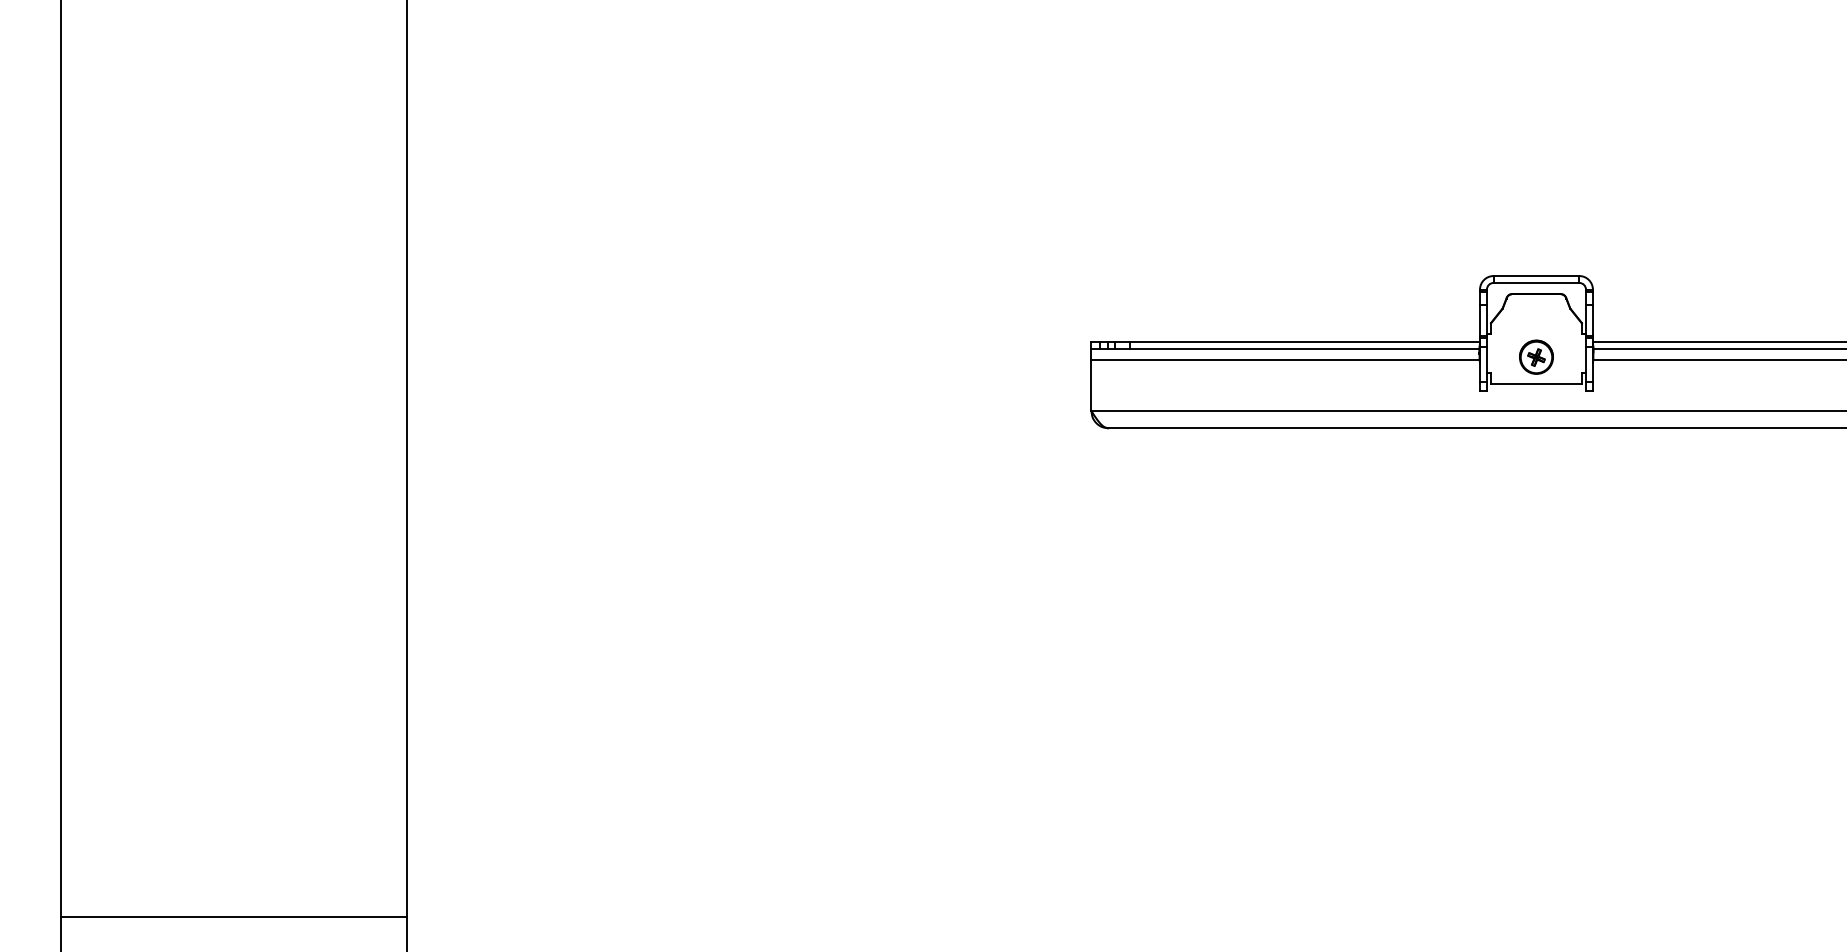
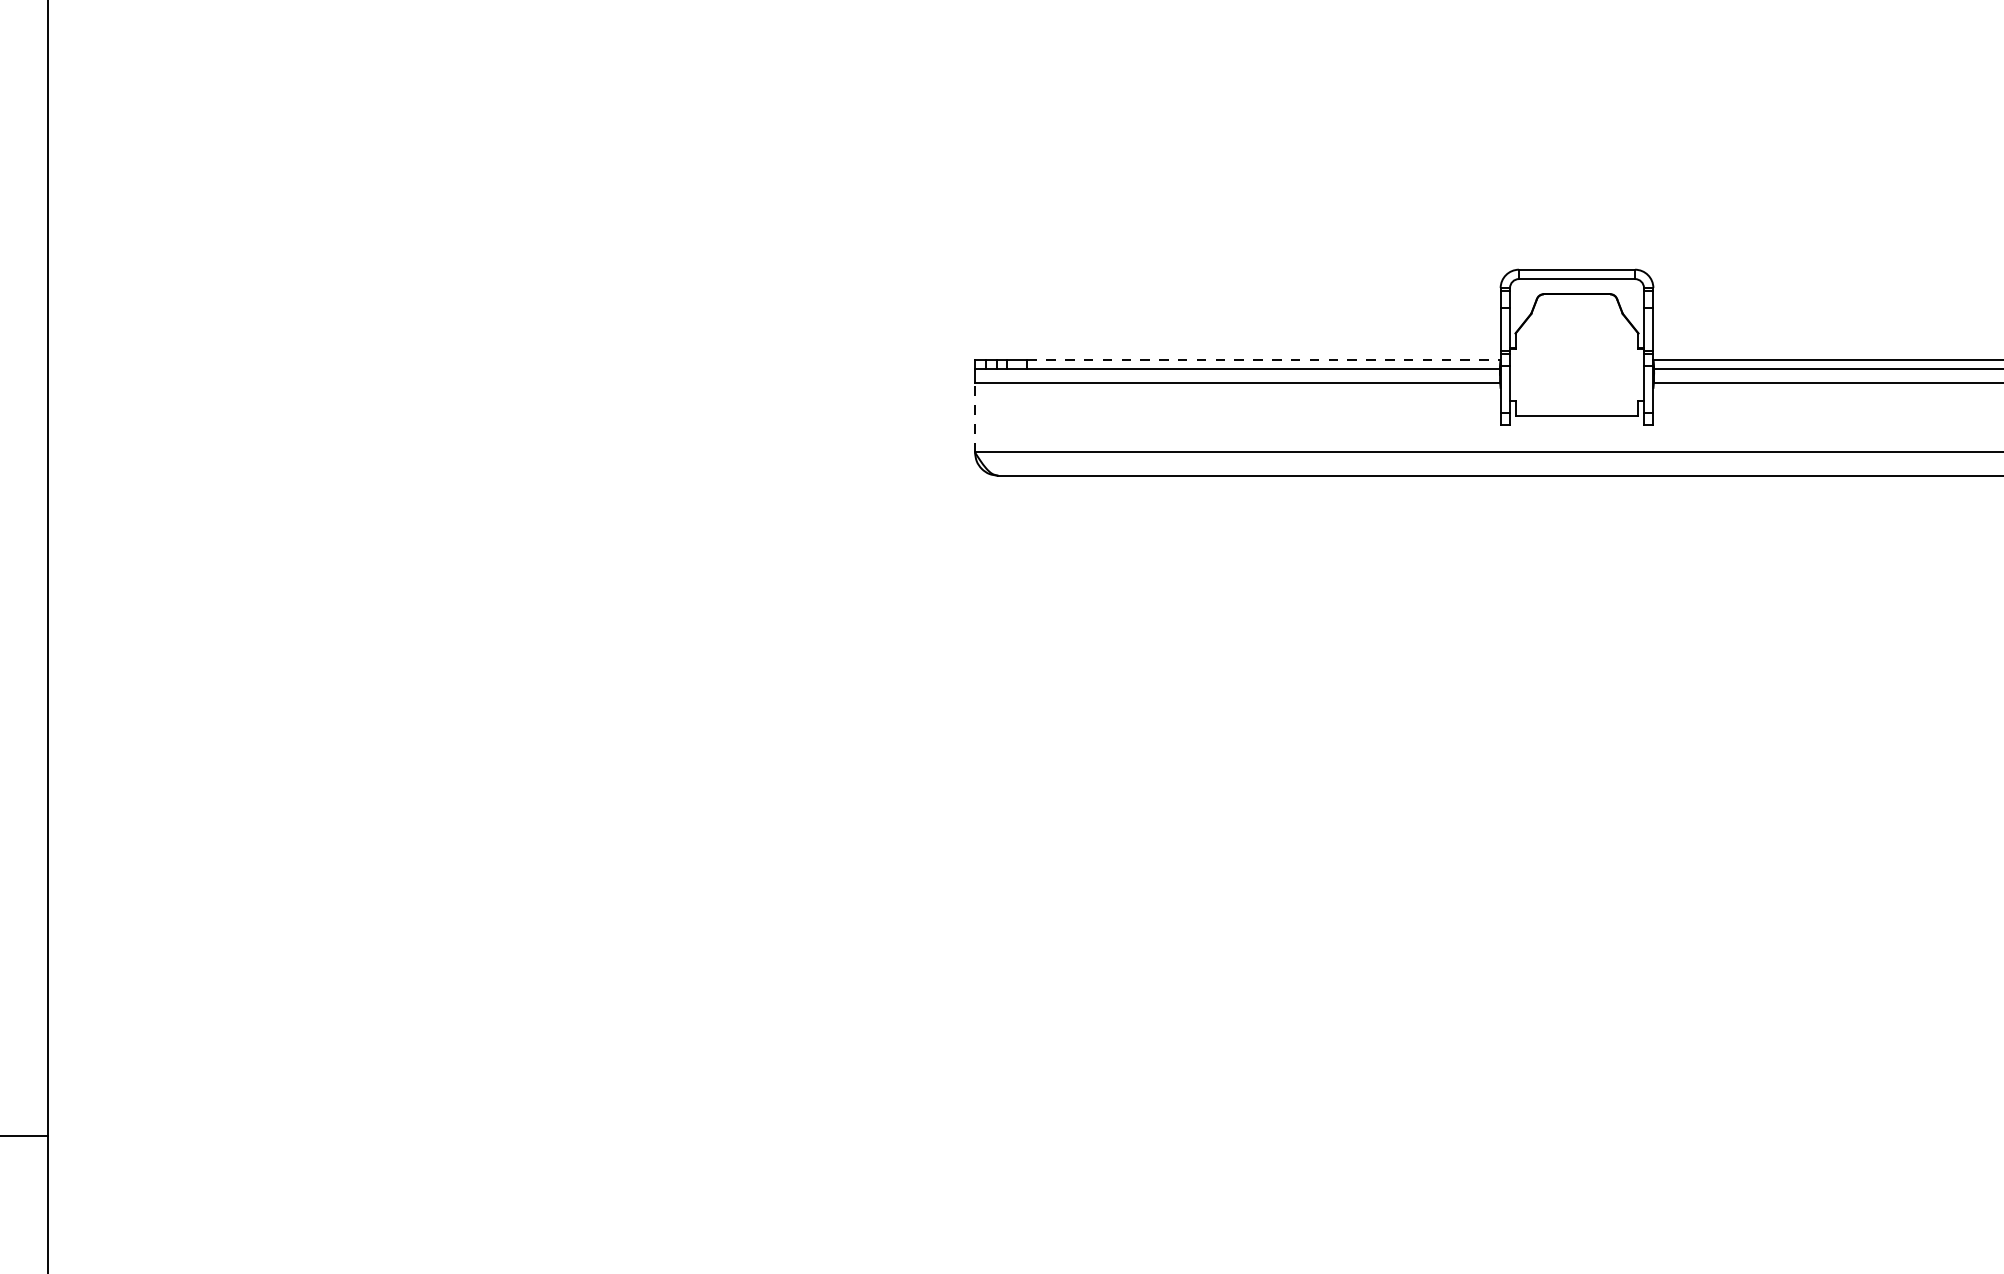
line: (1305, 342) -> (1264, 359), solid -> dashed
part: (1536, 356) -> (1577, 378), removed
line: (1091, 385) -> (975, 417), solid -> dashed

